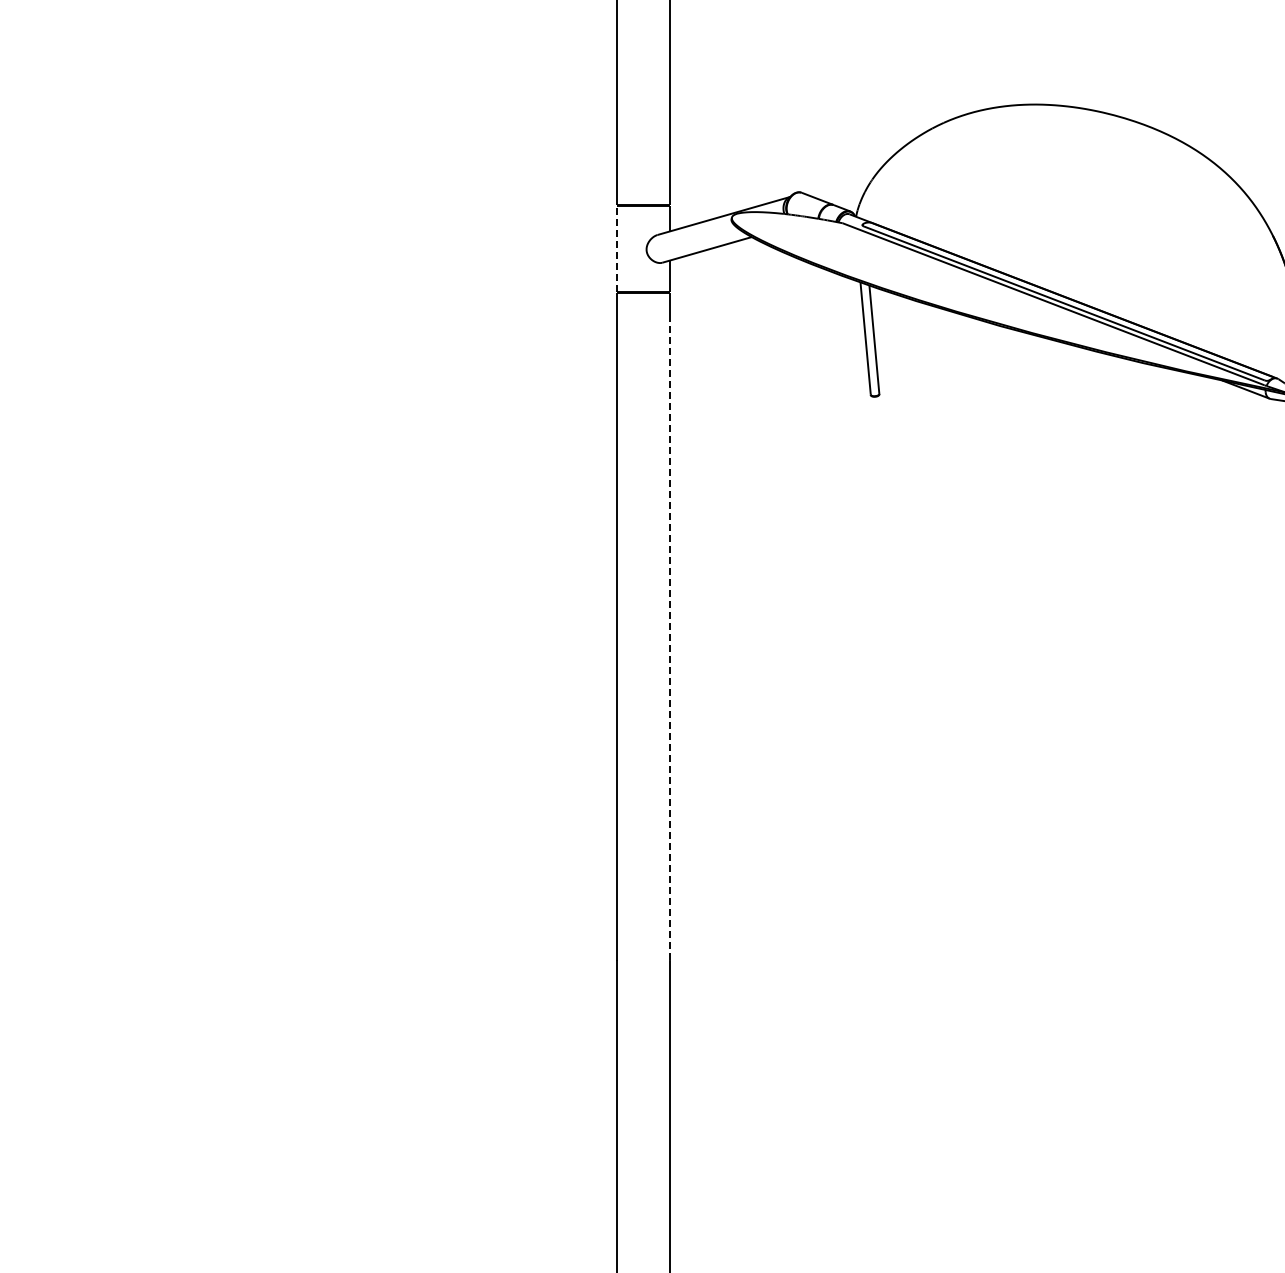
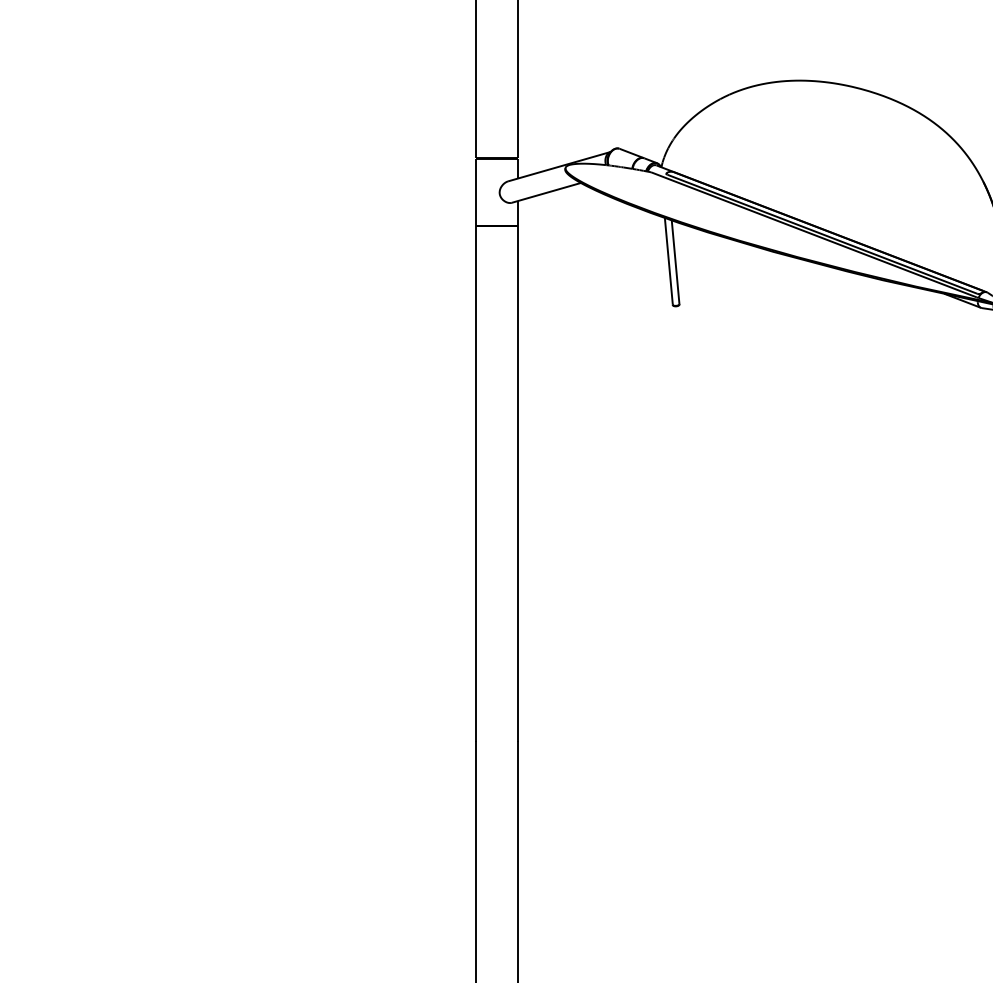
line: (616, 248) -> (476, 191), dashed -> solid
line: (670, 637) -> (518, 492), dashed -> solid

